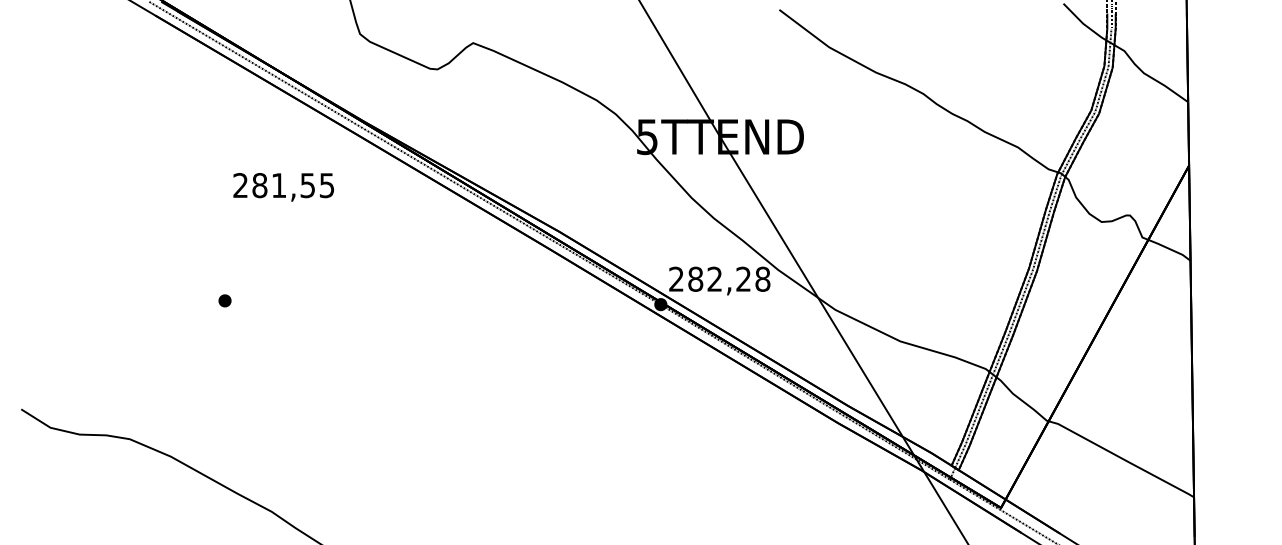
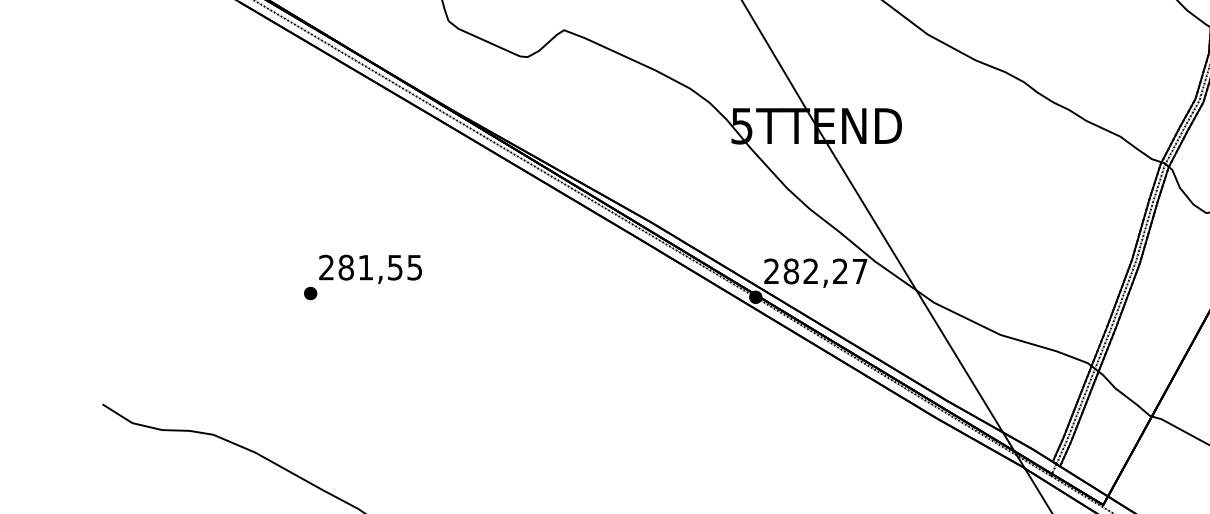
text: (283, 187) -> (370, 269), moved
text: (762, 278) -> (859, 270), 282,28 -> 282,27

